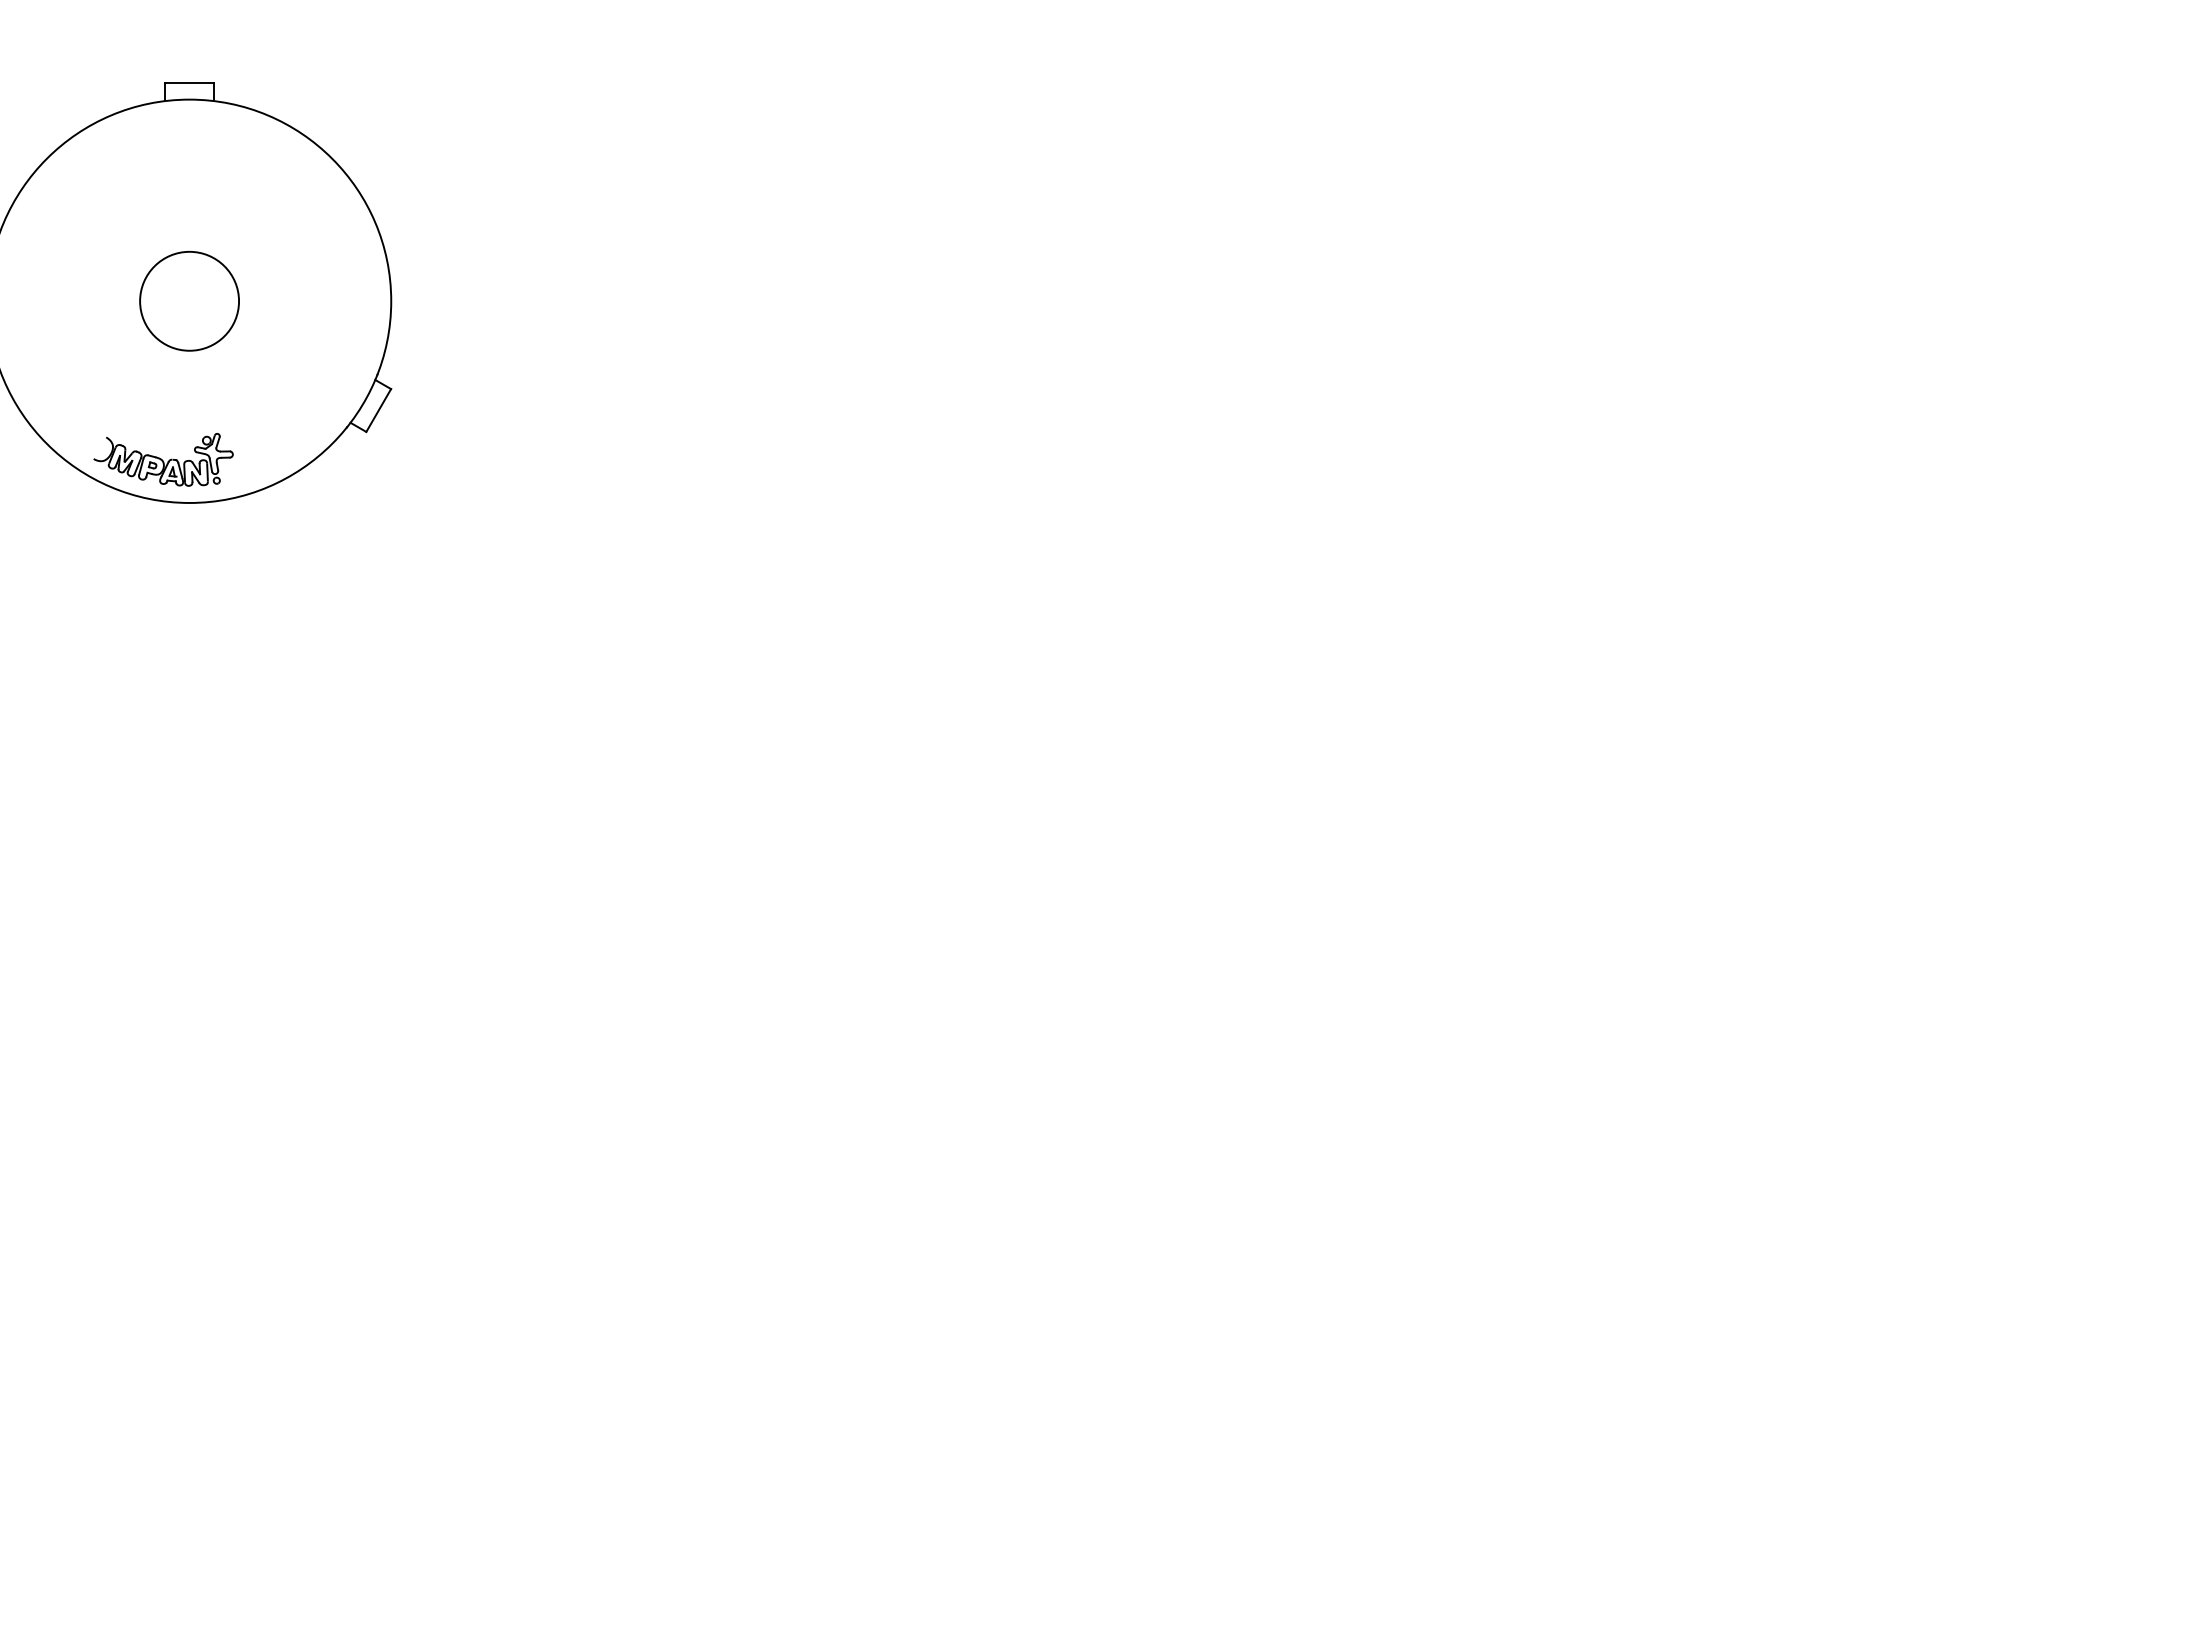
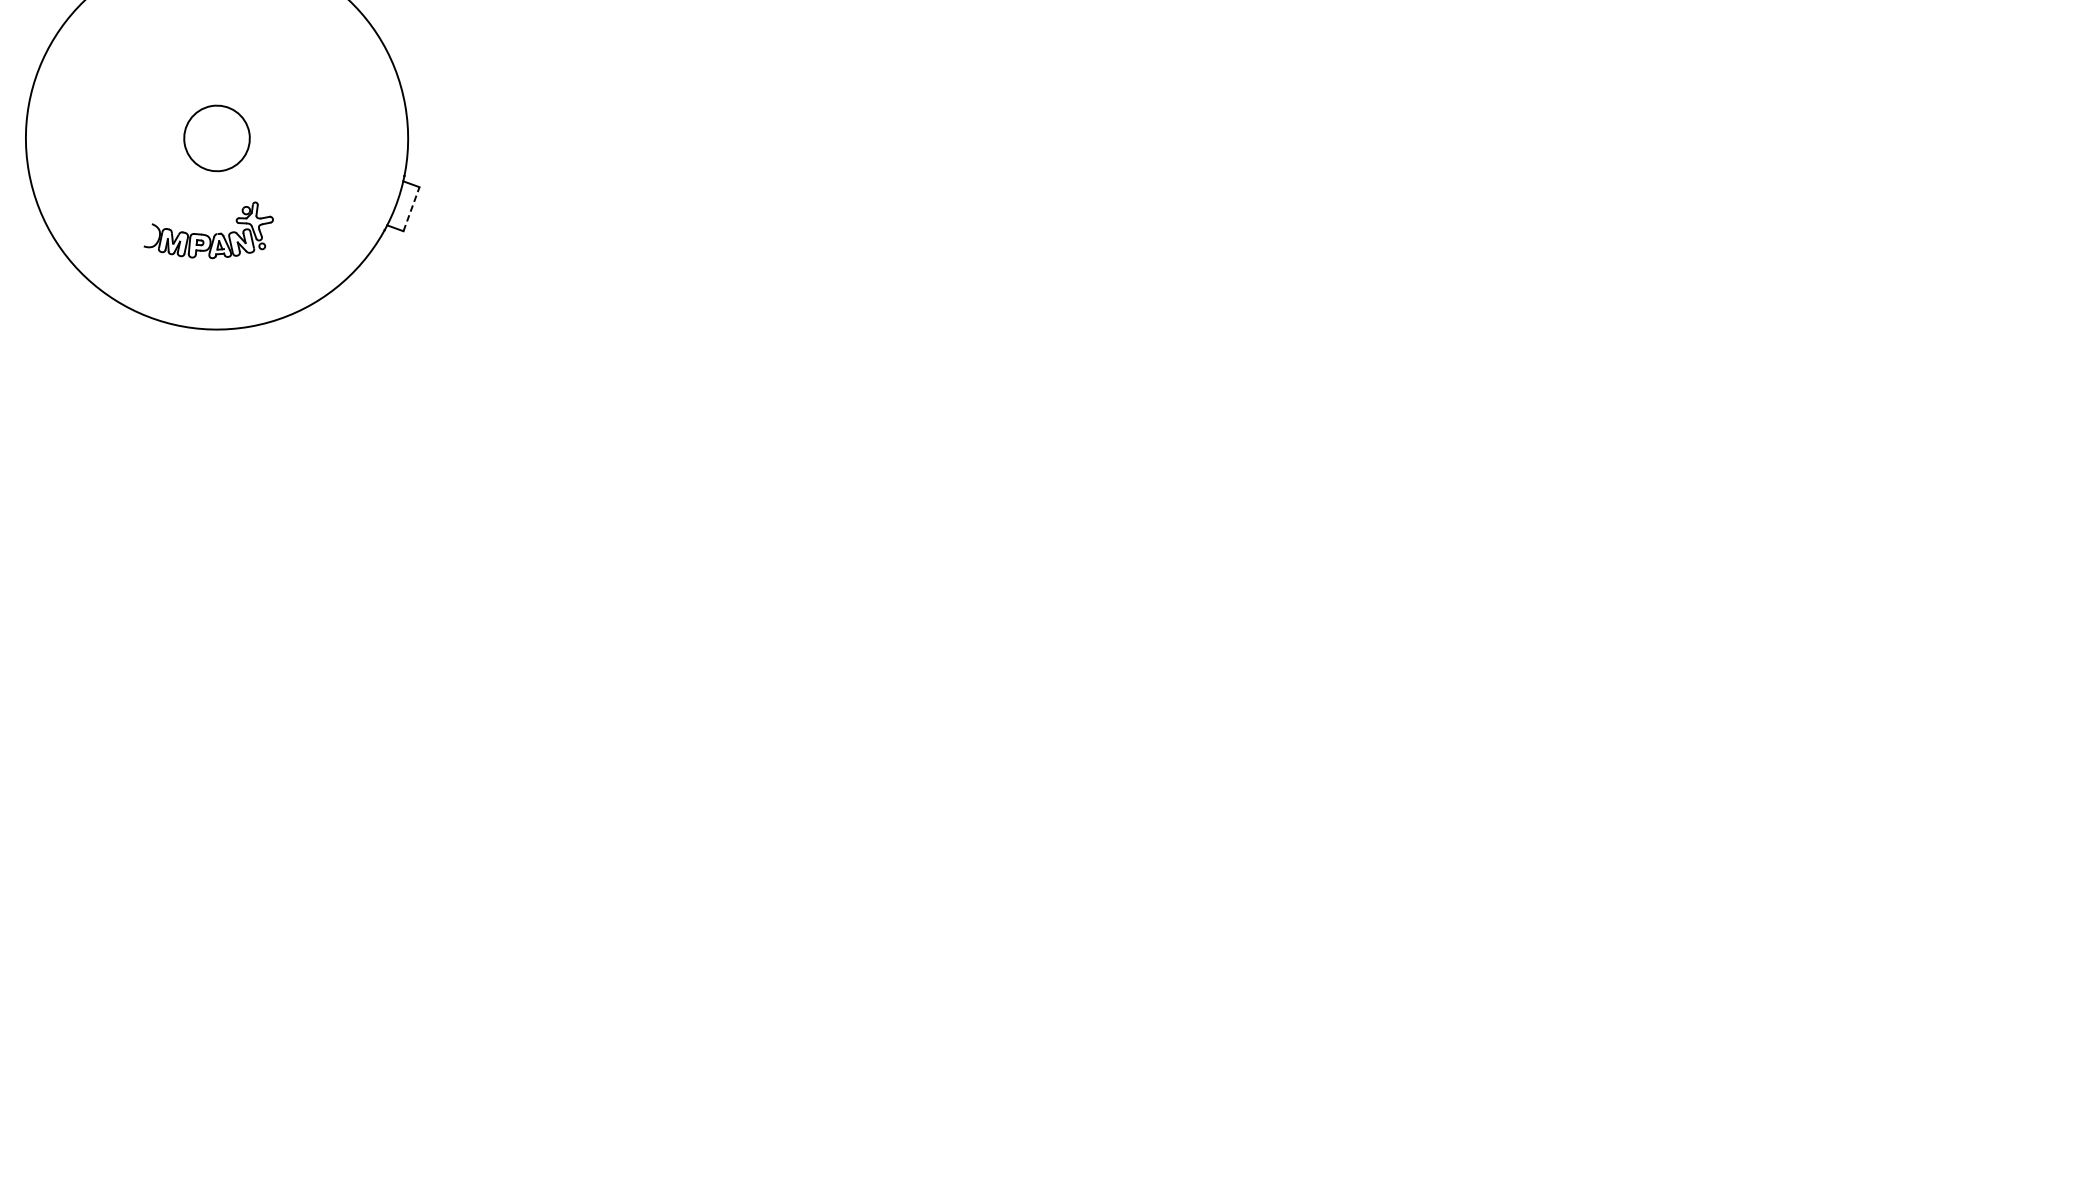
circle: (189, 300) -> (216, 137), size x0.7
line: (378, 410) -> (411, 209), solid -> dashed
part: (163, 459) -> (209, 235), moved

